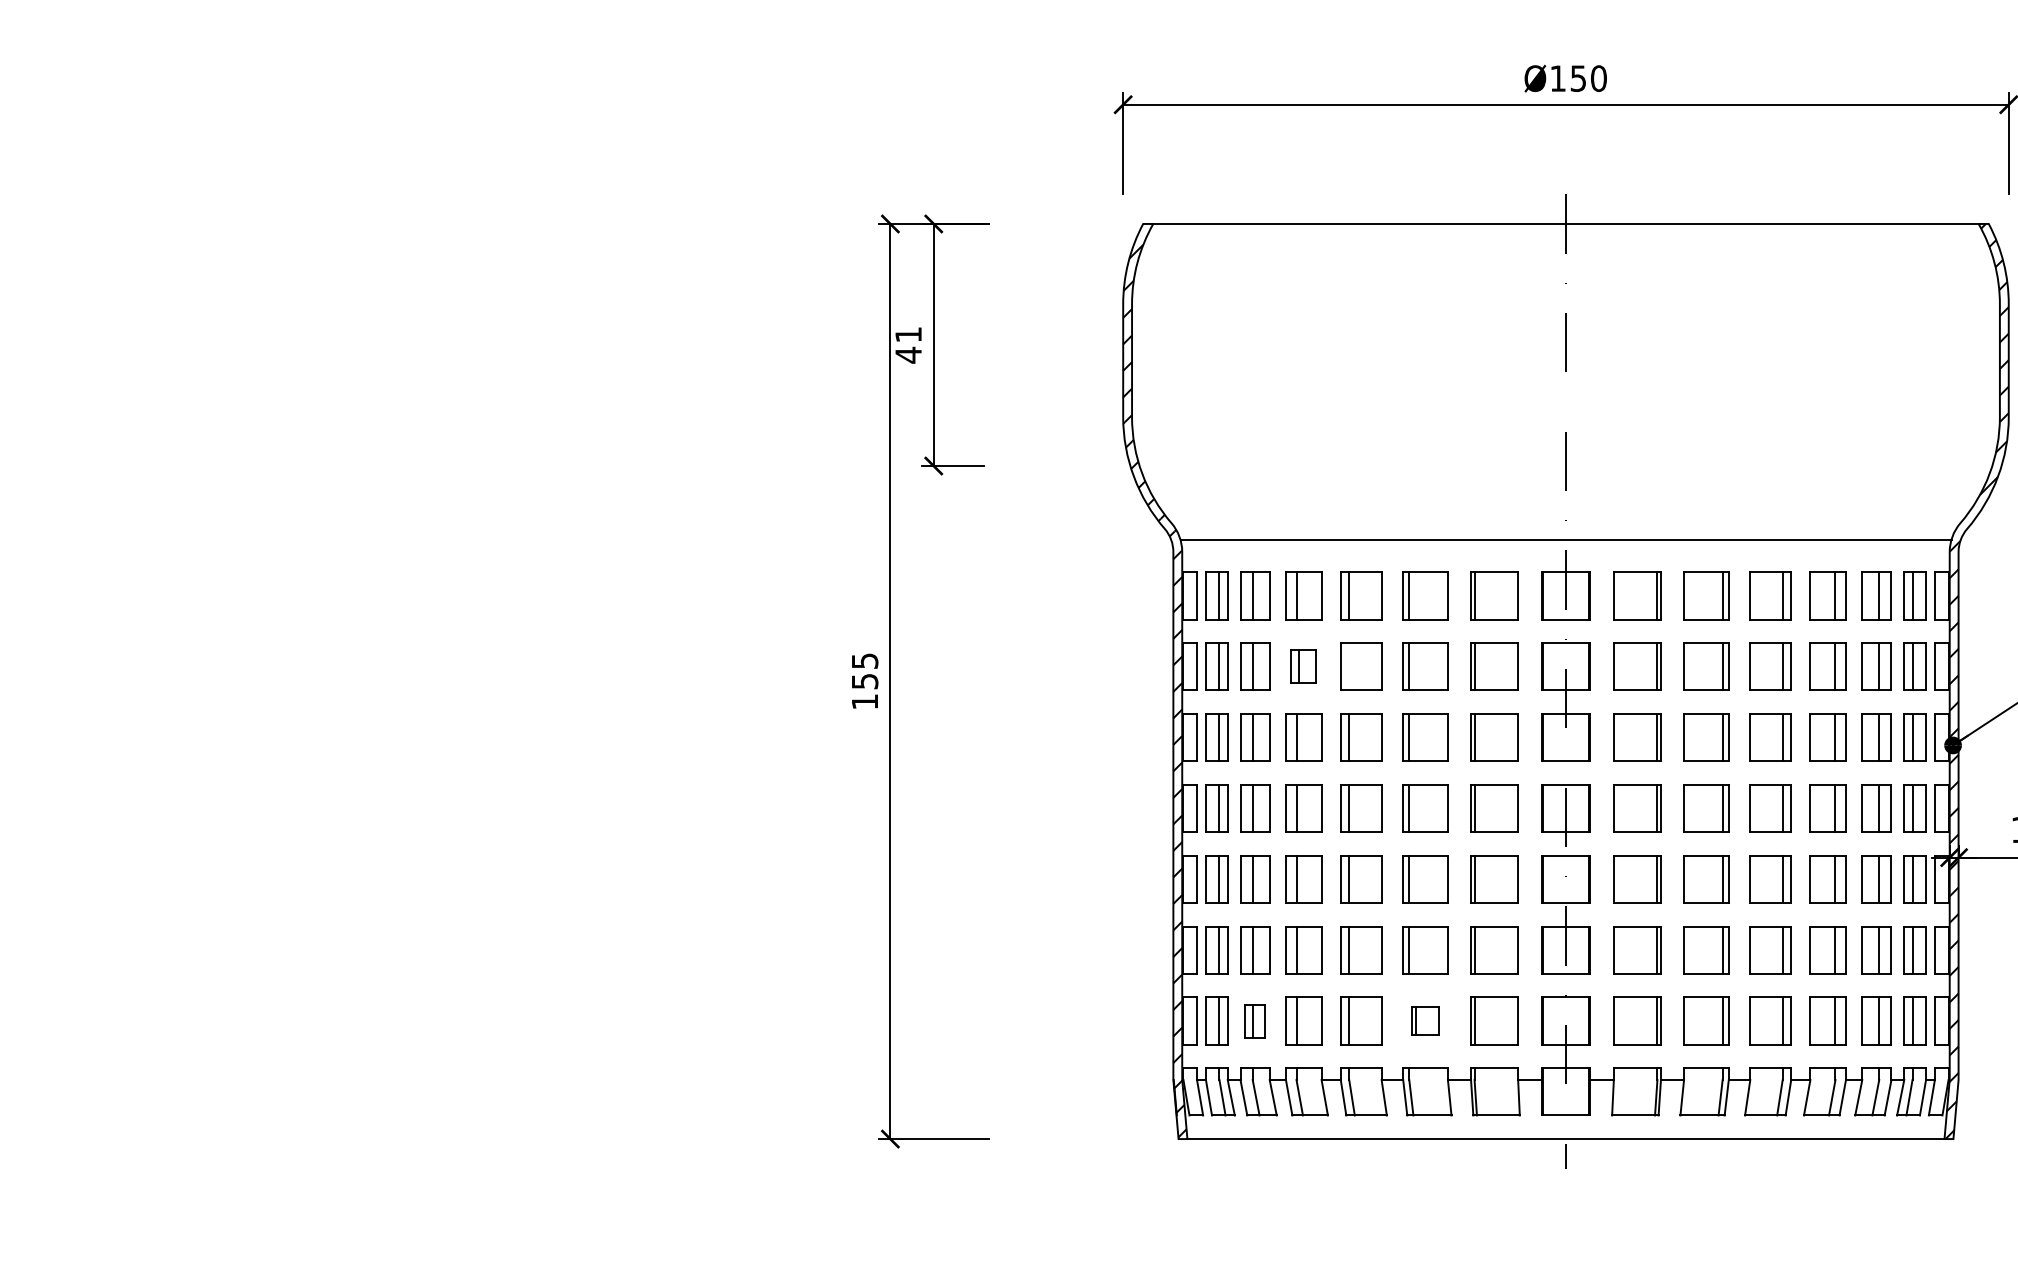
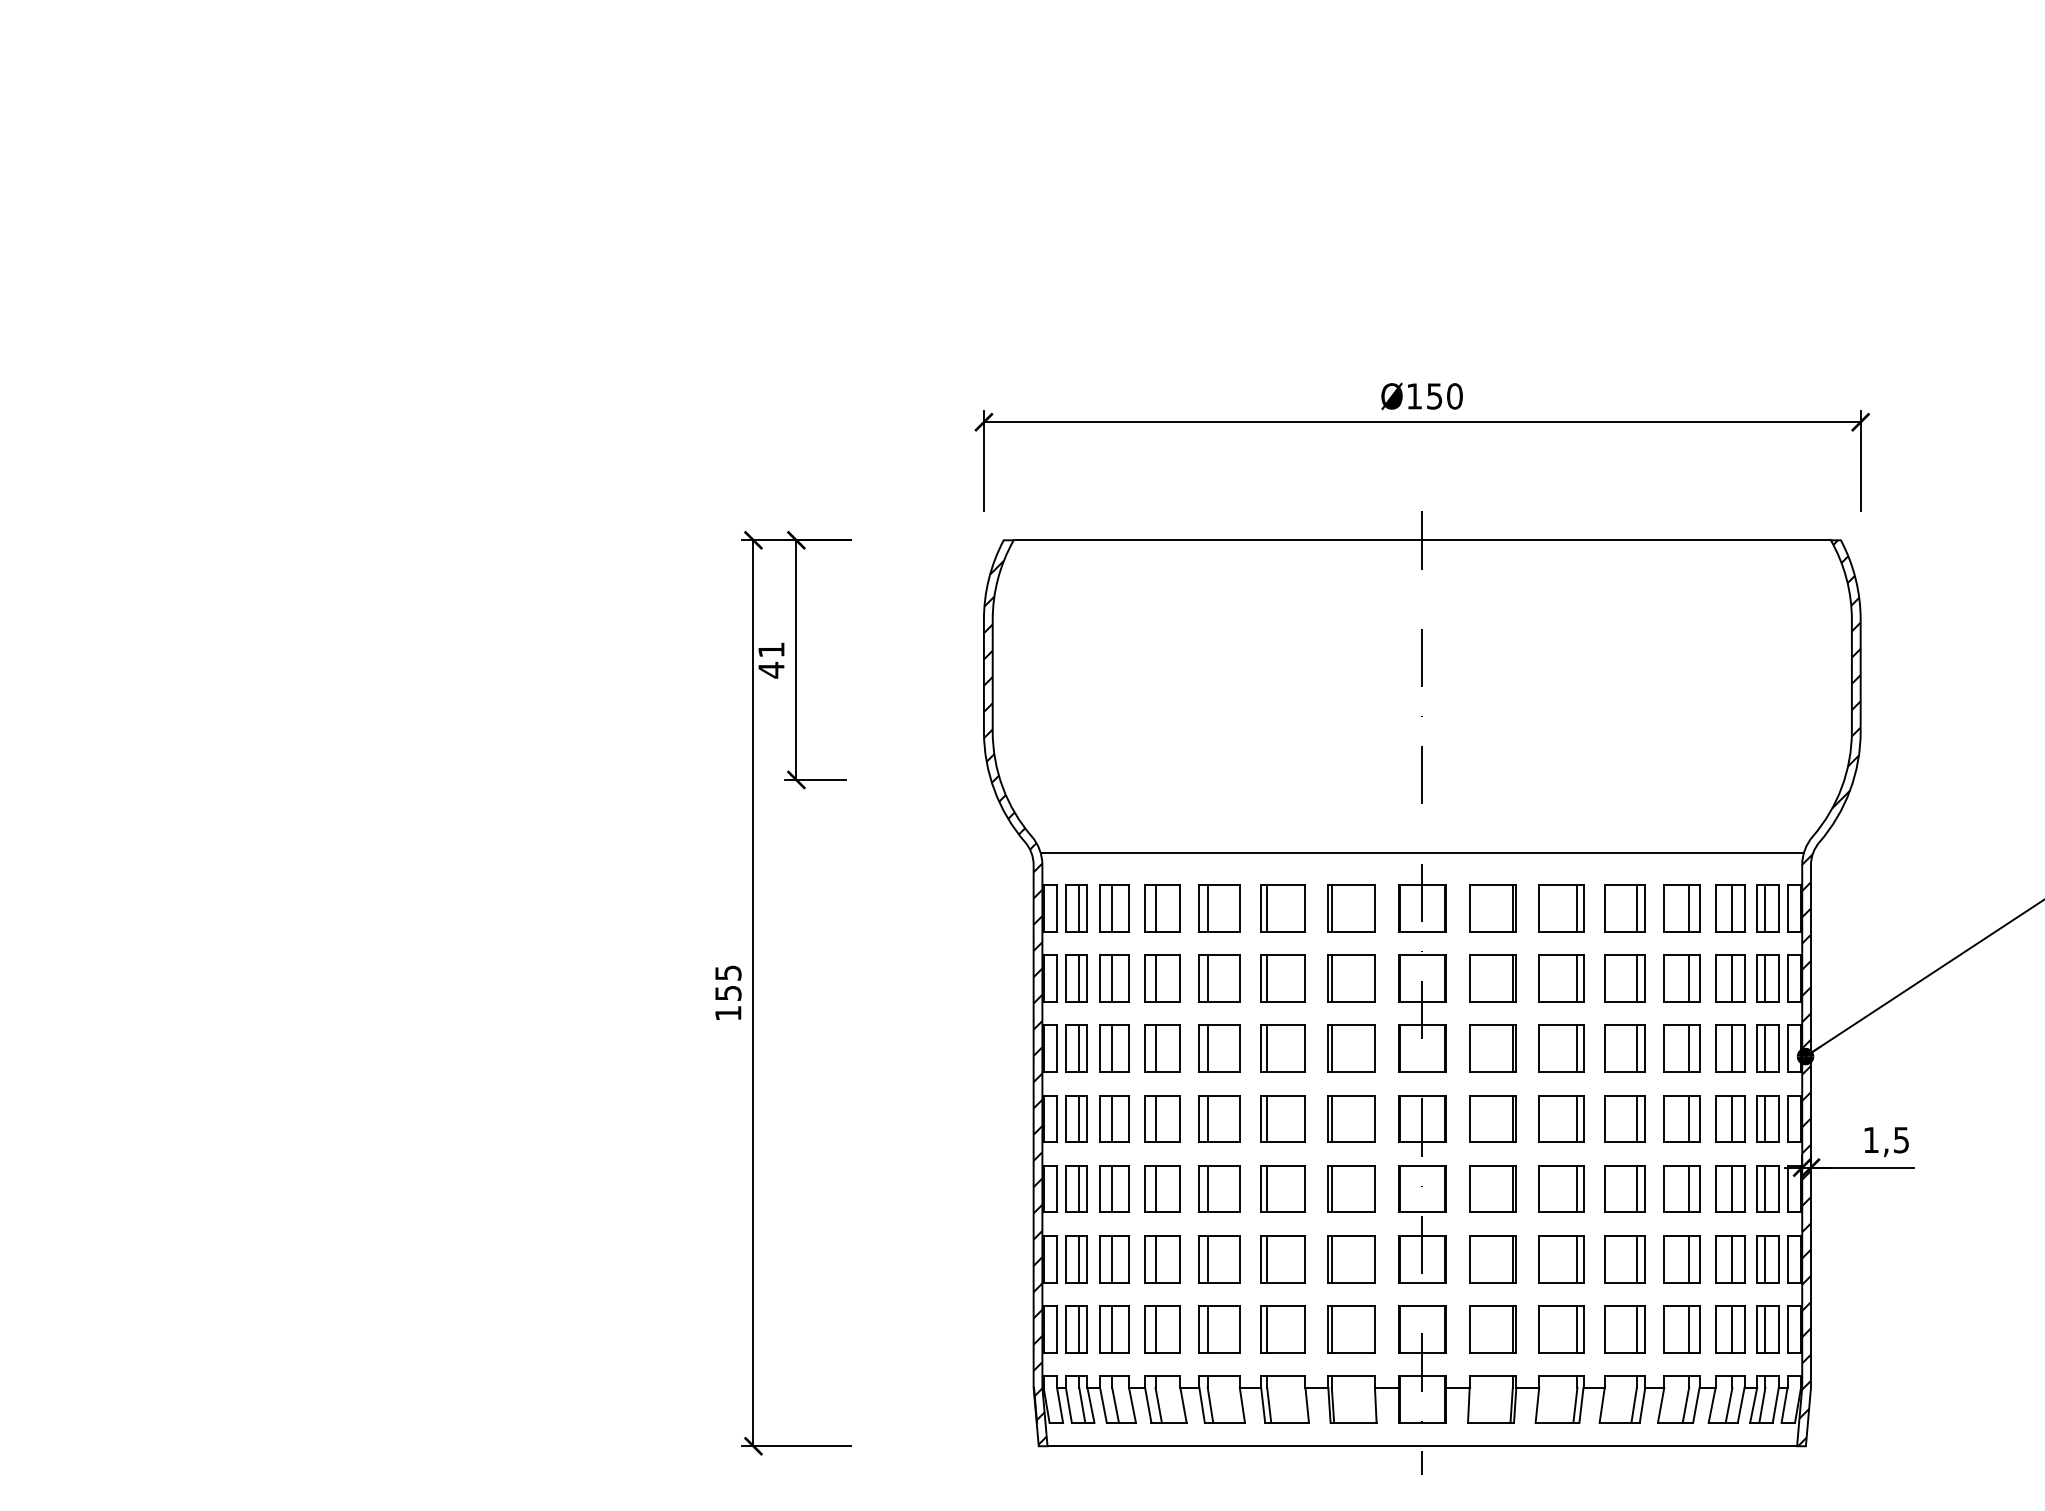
part: (1303, 666) -> (1162, 978), size x1.43
line: (1348, 666) -> (1207, 978), added
part: (1255, 1021) -> (1114, 1329), size x1.43
part: (1424, 1021) -> (1282, 1329), size x1.67

